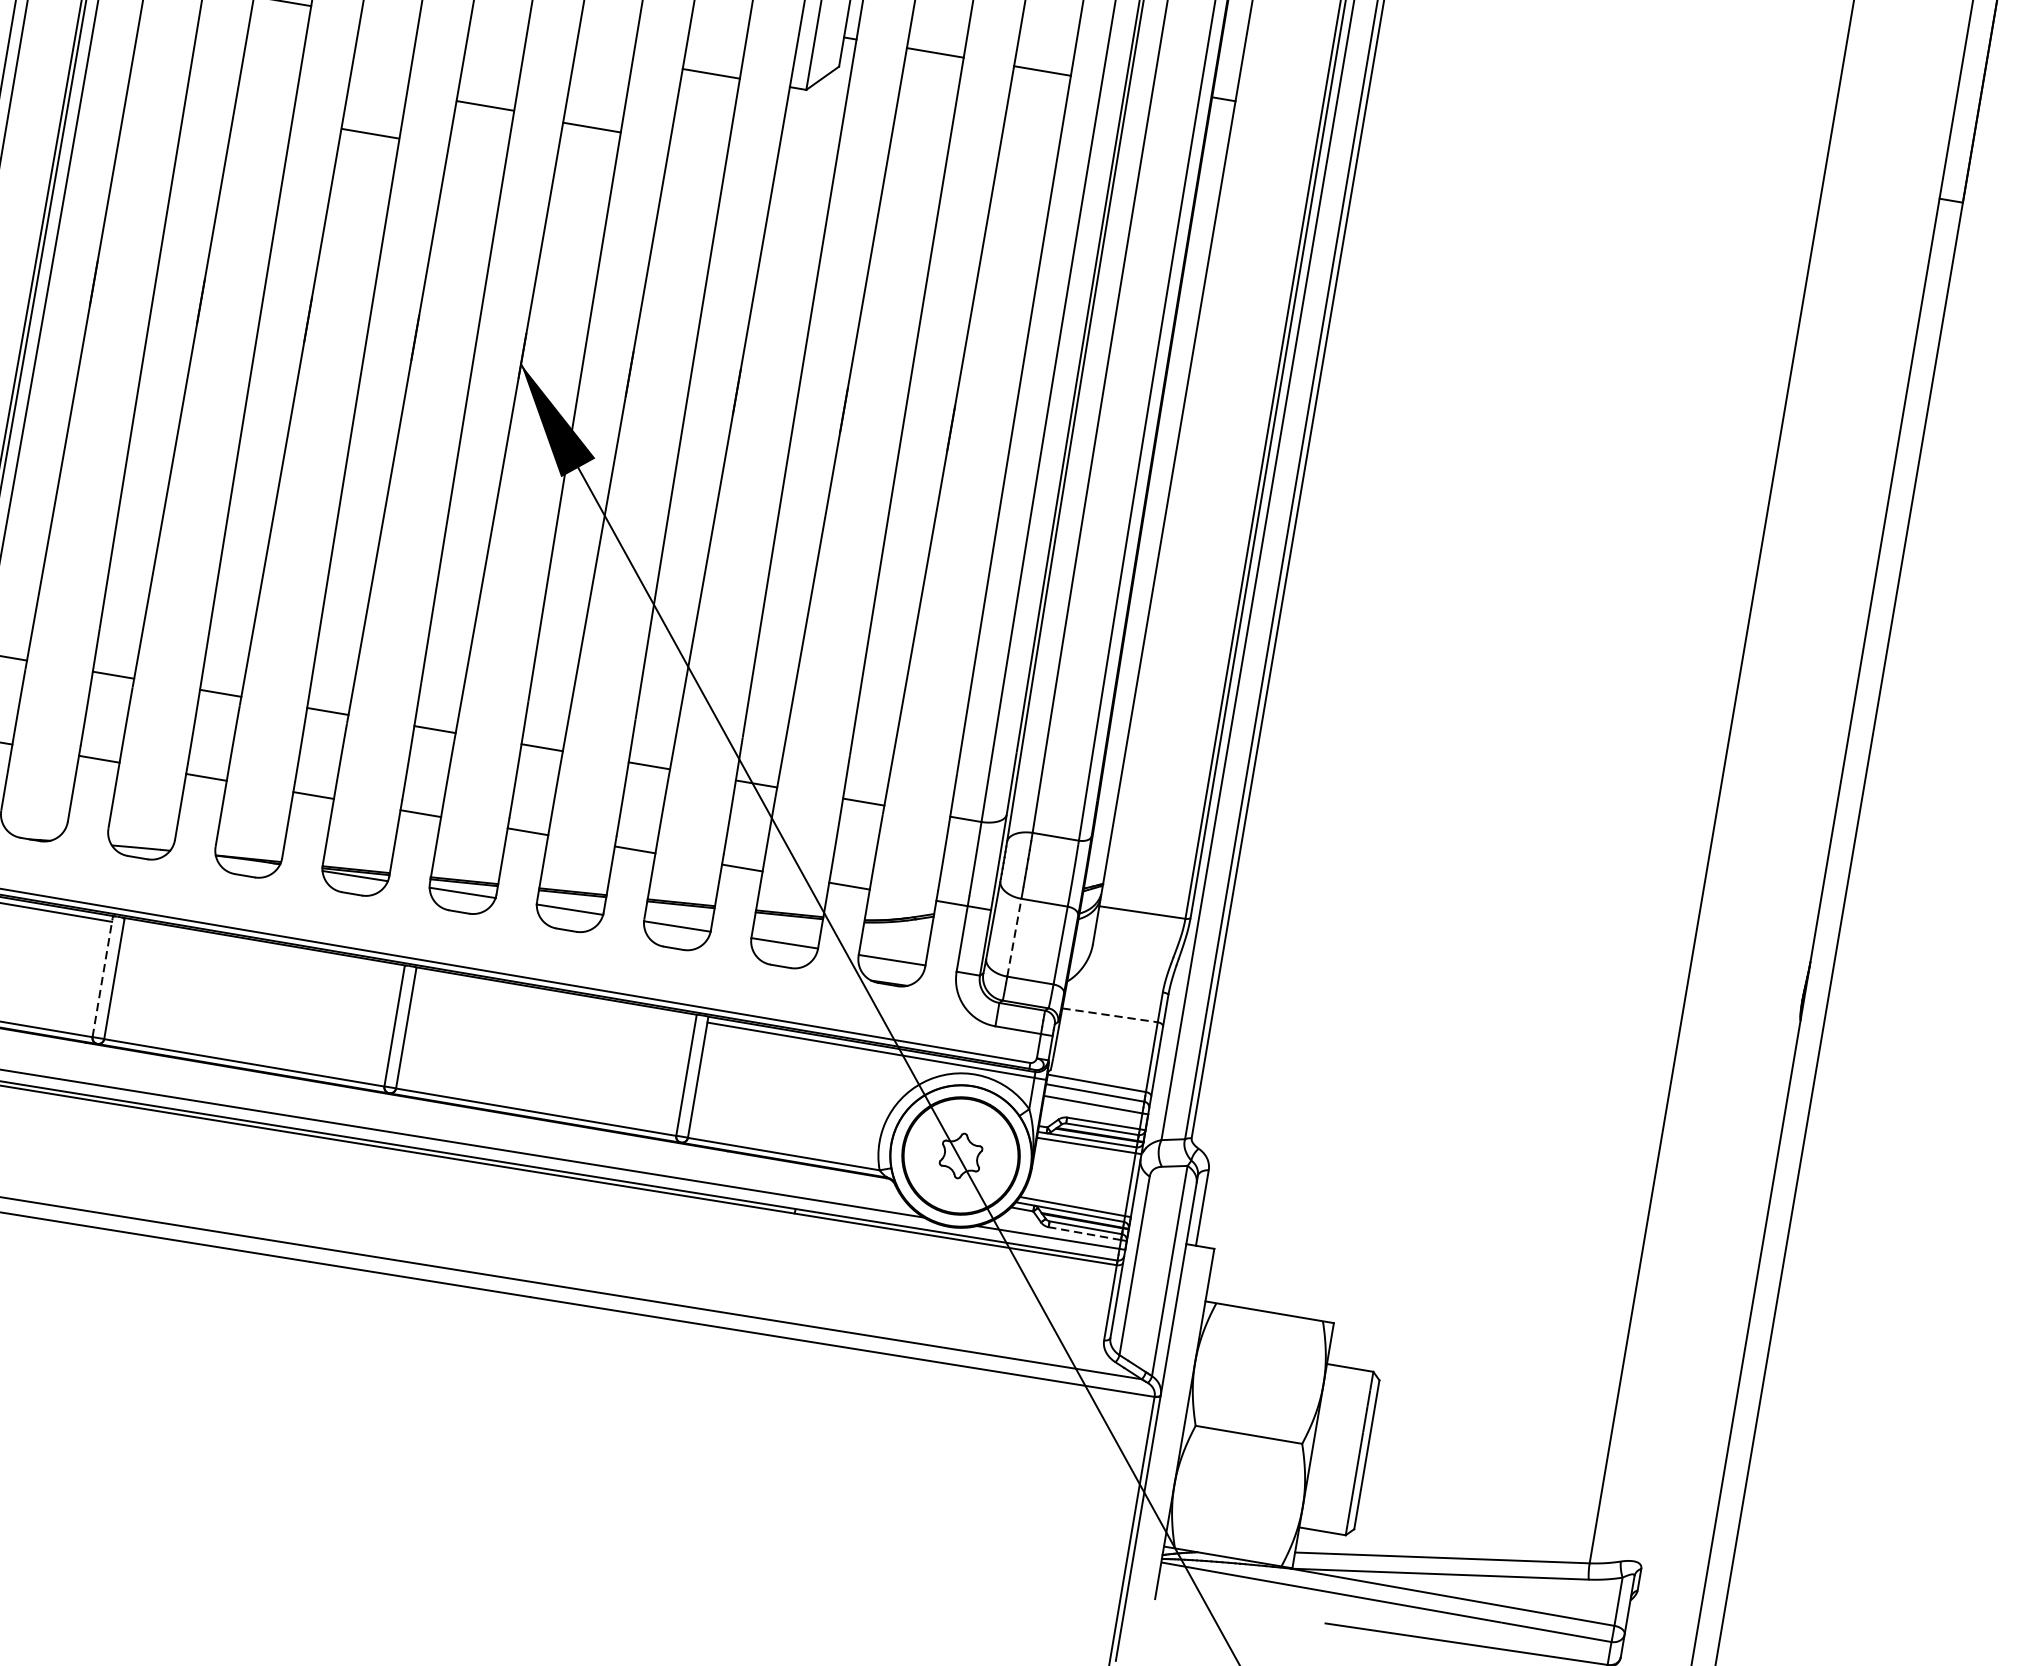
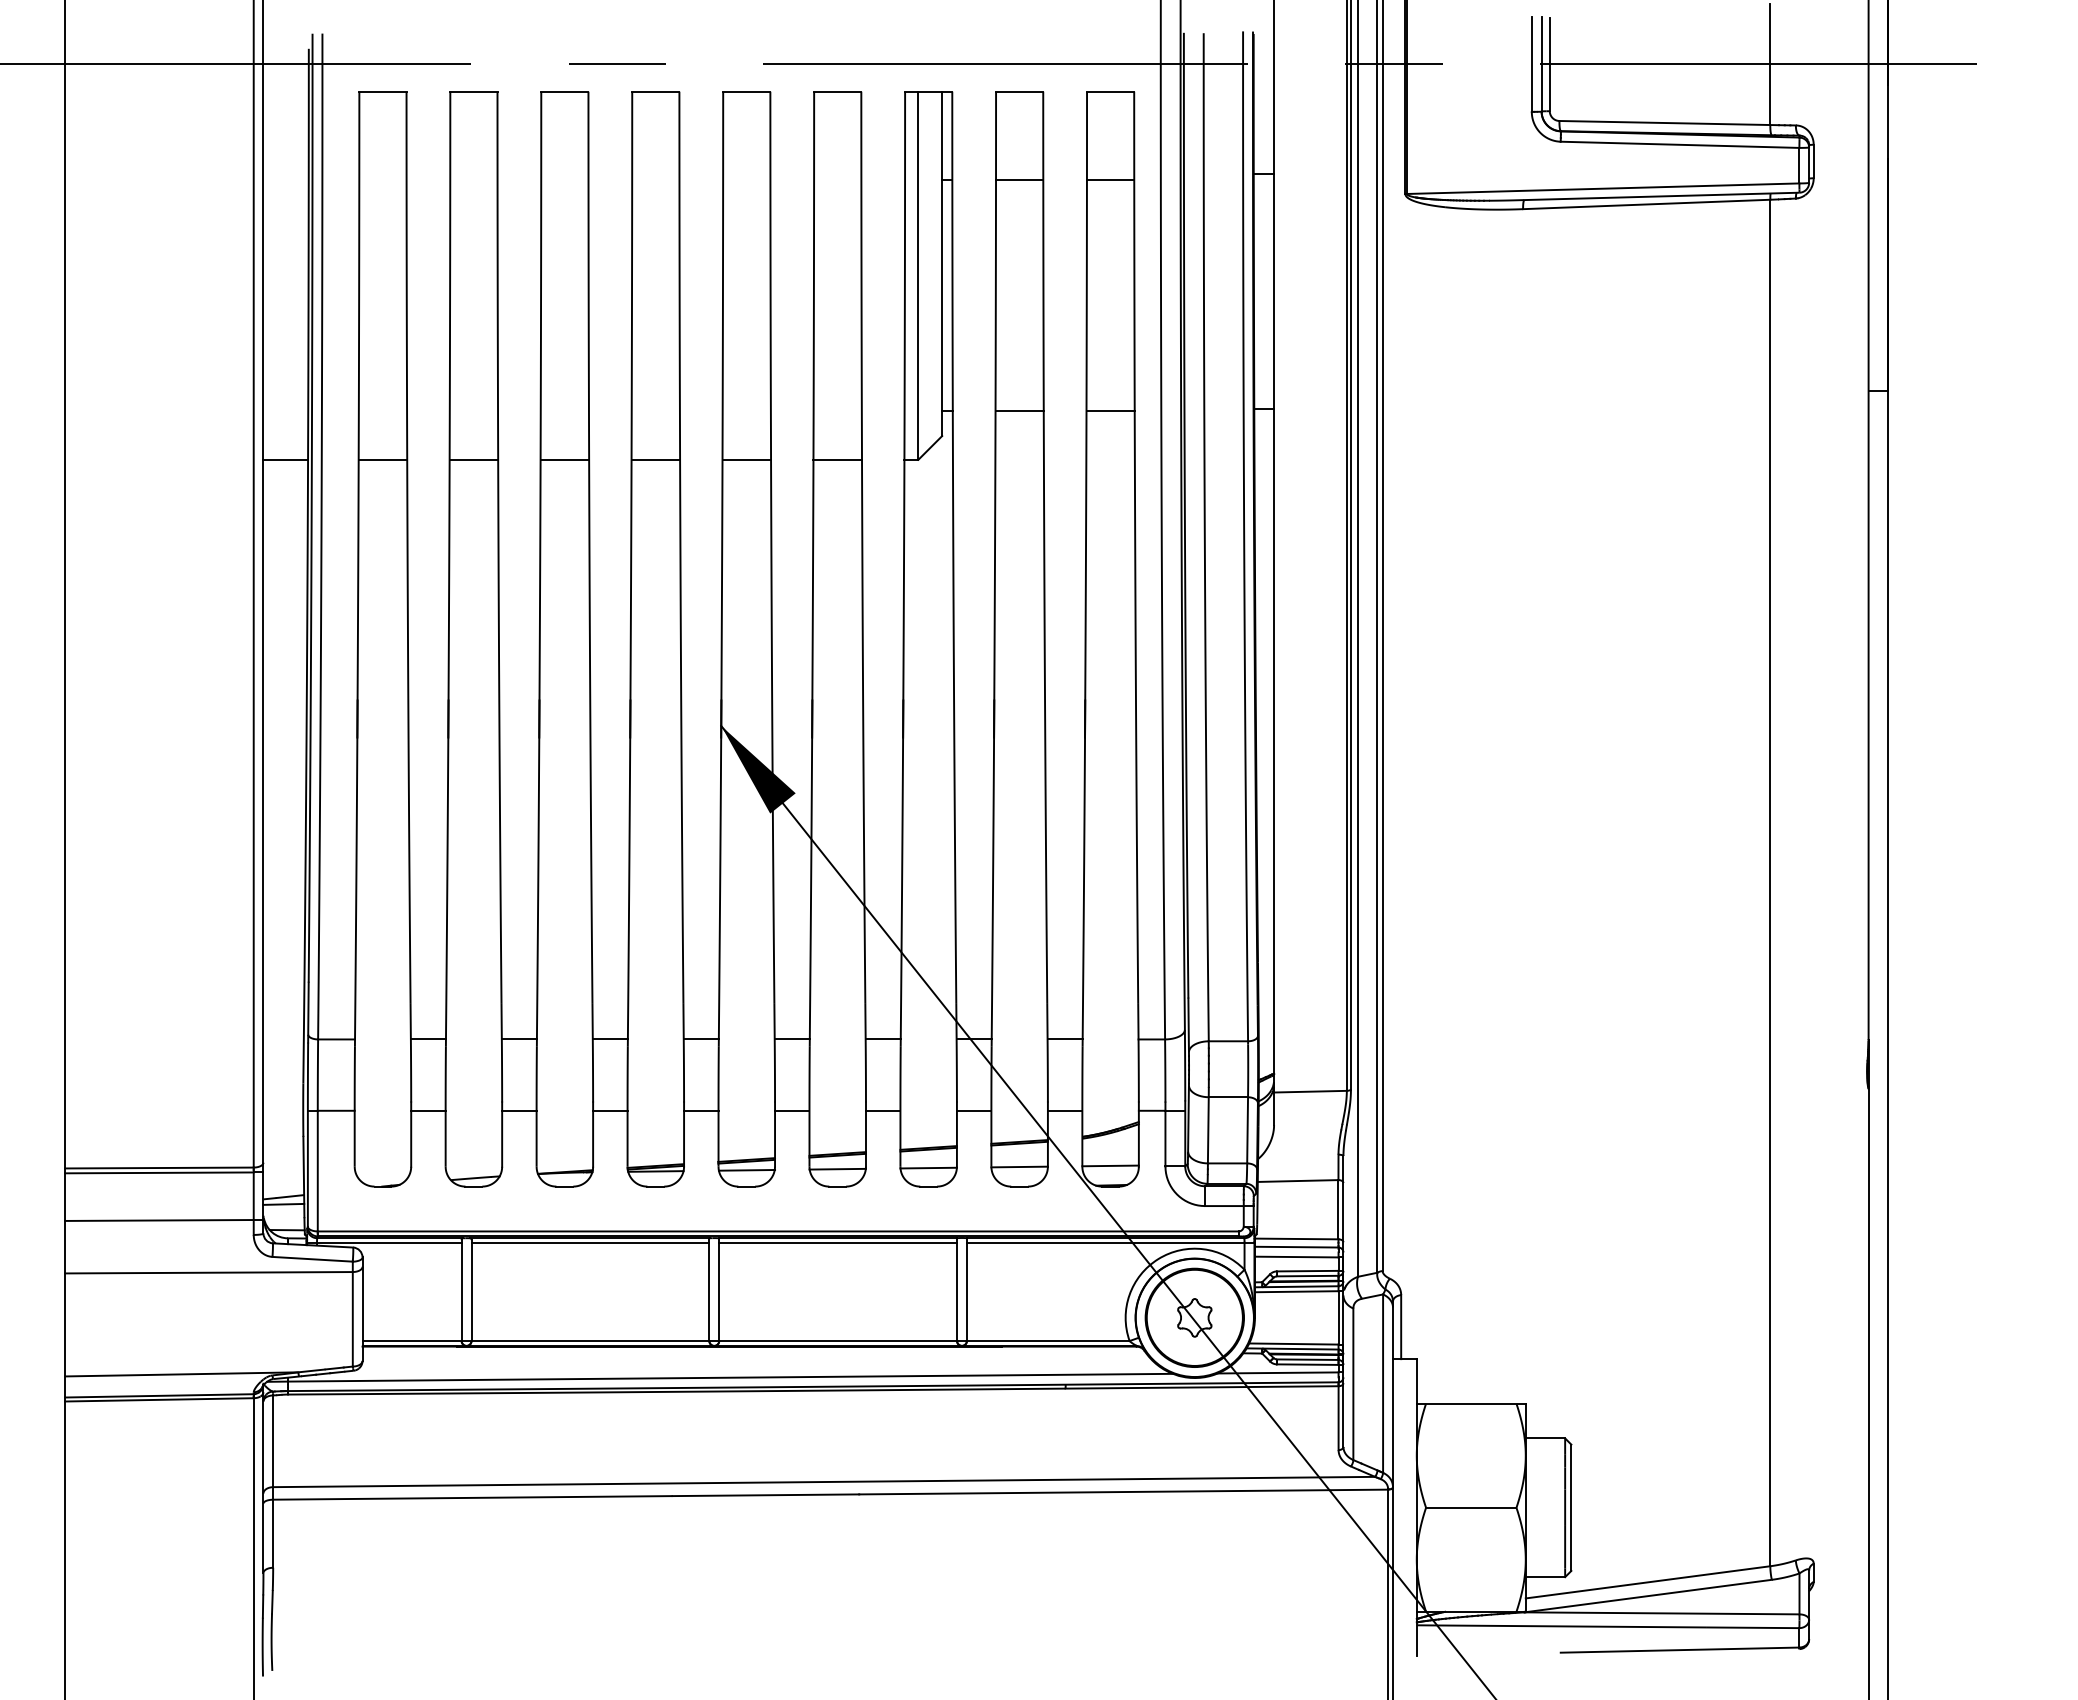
line: (485, 105) -> (655, 459), moved
line: (591, 127) -> (746, 459), moved
line: (370, 133) -> (564, 459), moved
line: (1014, 936) -> (1208, 1129), dashed -> solid
line: (263, 947) -> (590, 1243), added
line: (102, 977) -> (461, 1290), dashed -> solid
line: (556, 997) -> (838, 1243), added
line: (1110, 1015) -> (1298, 1181), dashed -> solid
line: (1084, 1233) -> (1307, 1364), dashed -> solid

